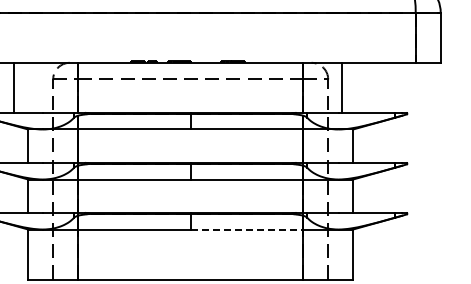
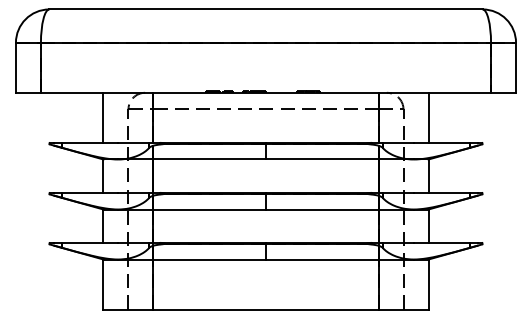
line: (14, 87) -> (103, 117), moved
line: (342, 87) -> (428, 117), moved
line: (247, 229) -> (322, 259), dashed -> solid

